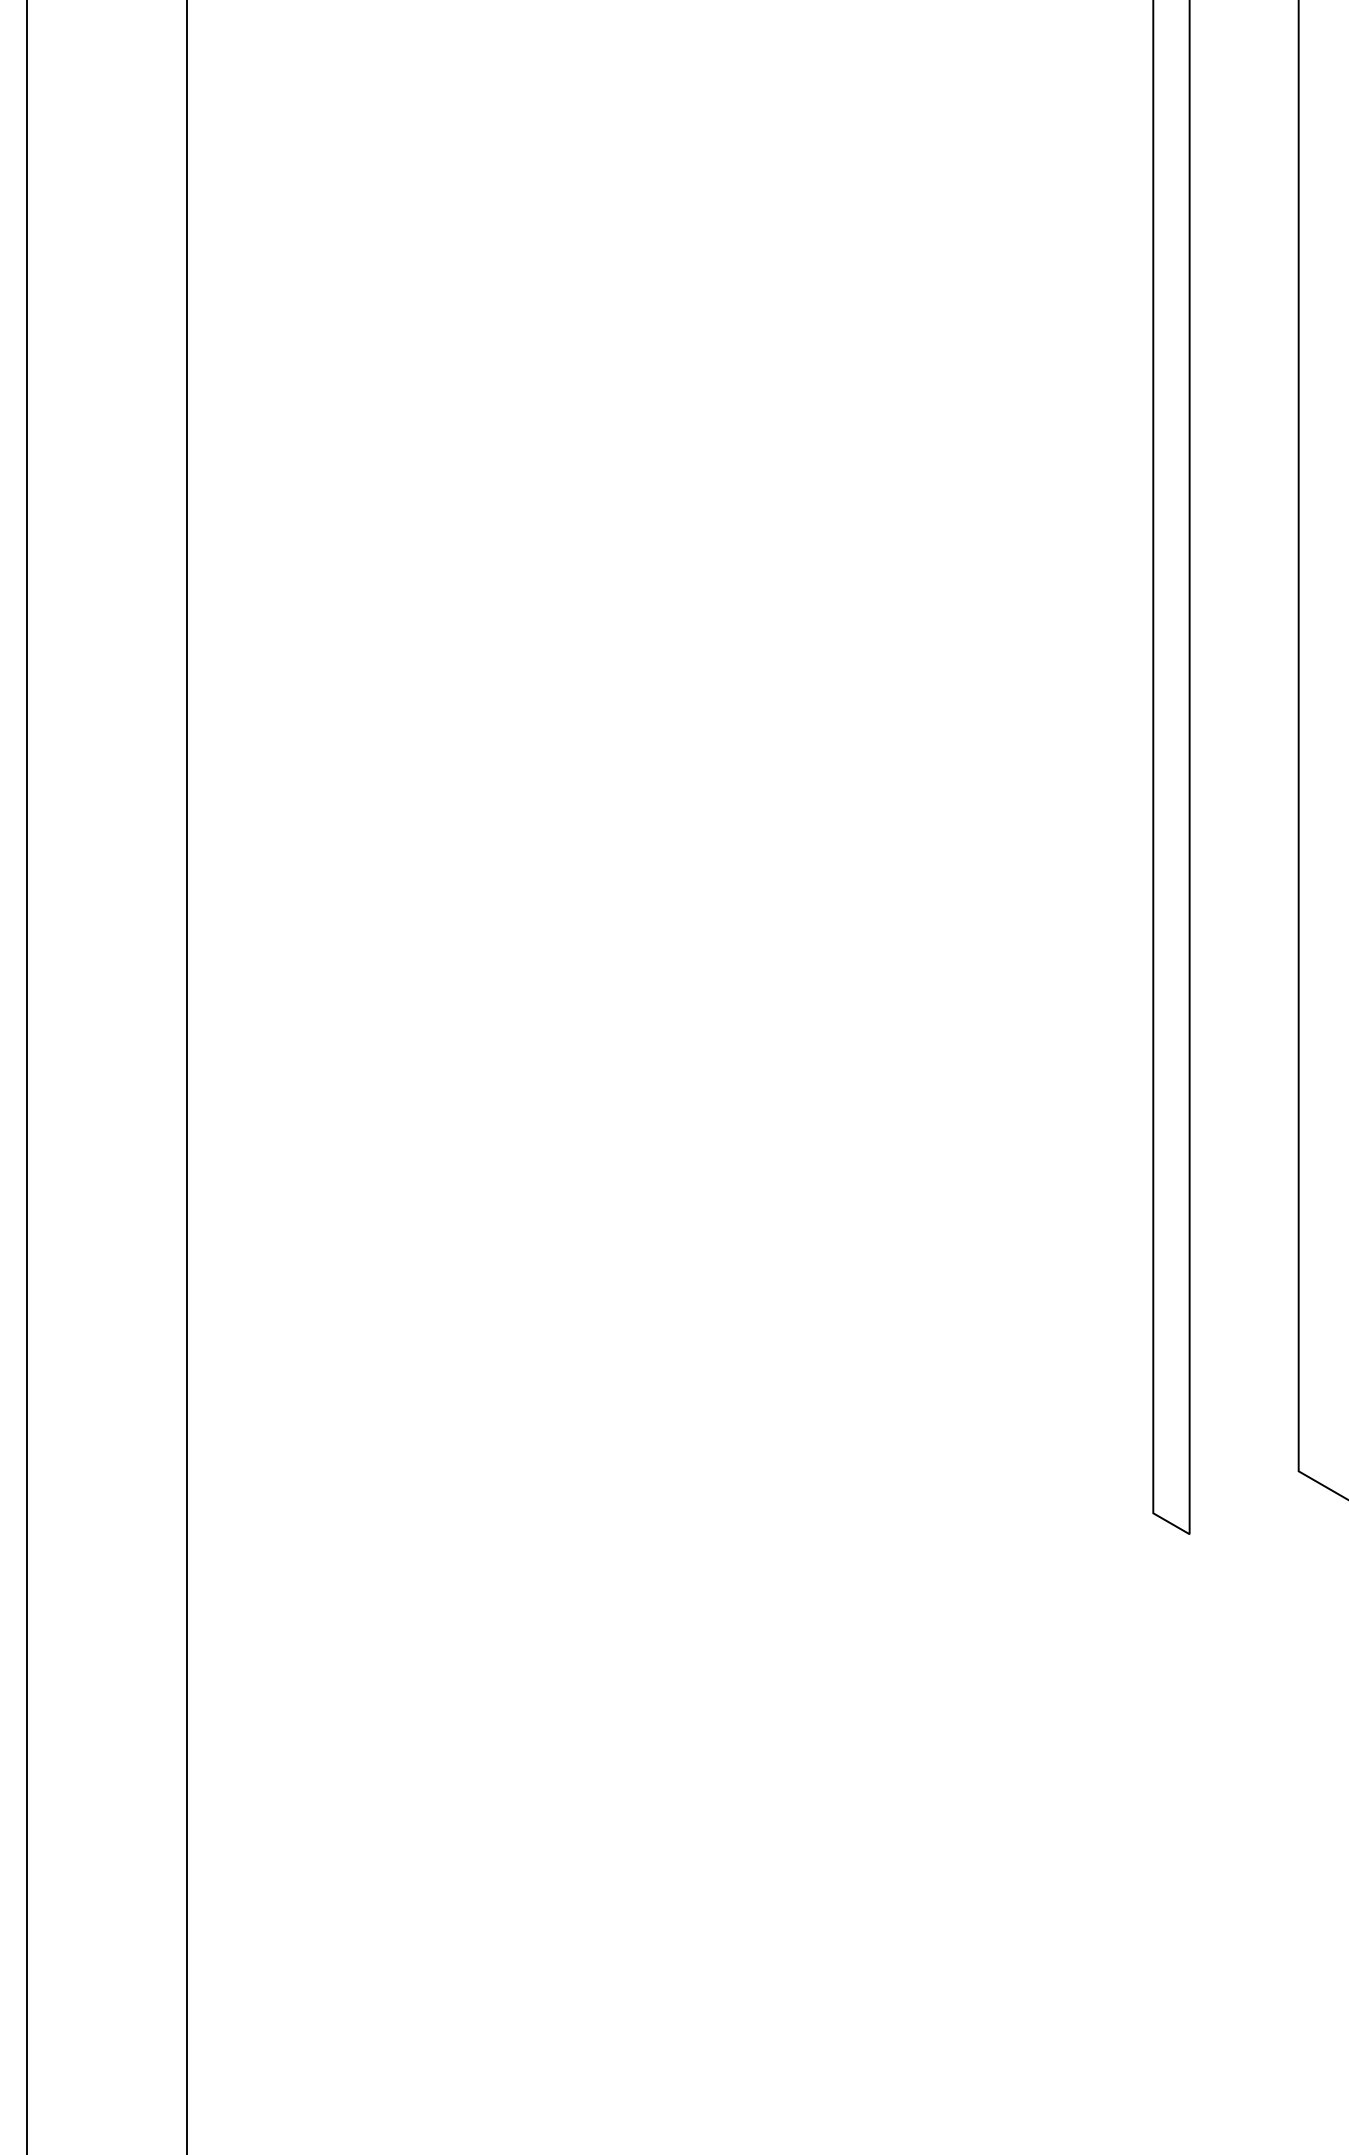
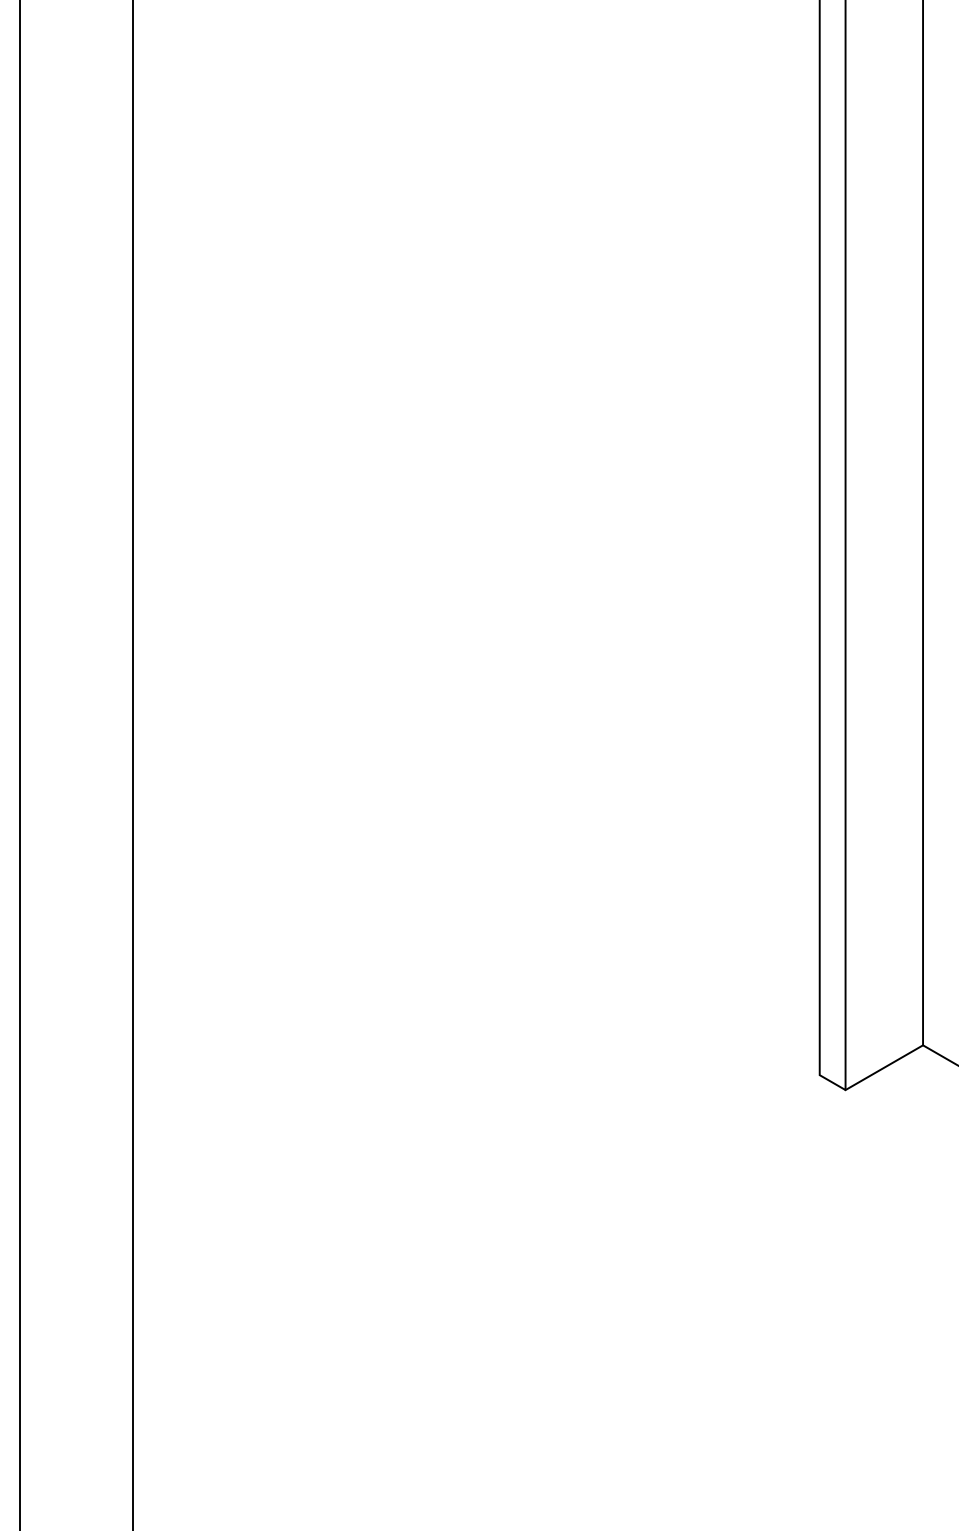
line: (1243, 1502) -> (883, 1067), added

